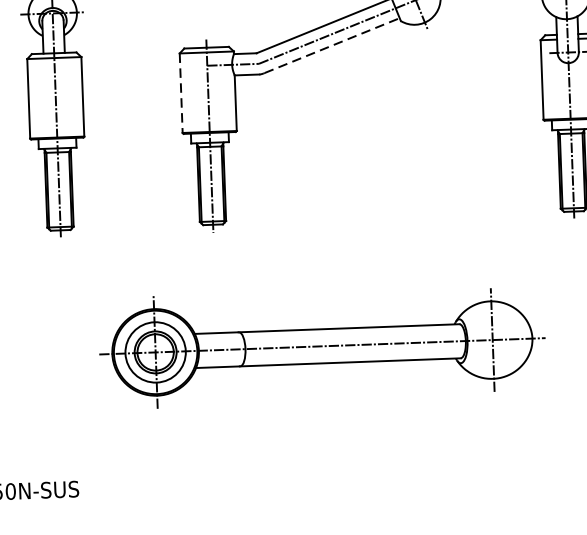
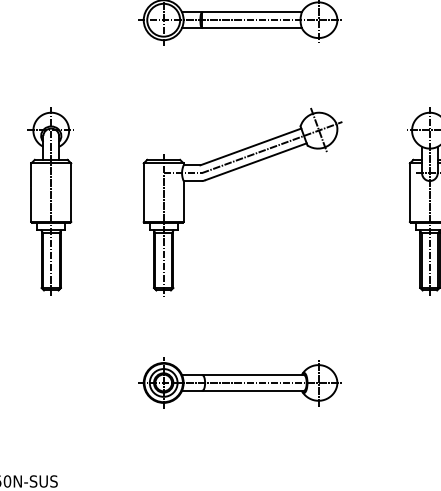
line: (332, 45) -> (256, 161), dashed -> solid
line: (180, 94) -> (143, 193), dashed -> solid
part: (320, 345) -> (239, 382), size x0.62

